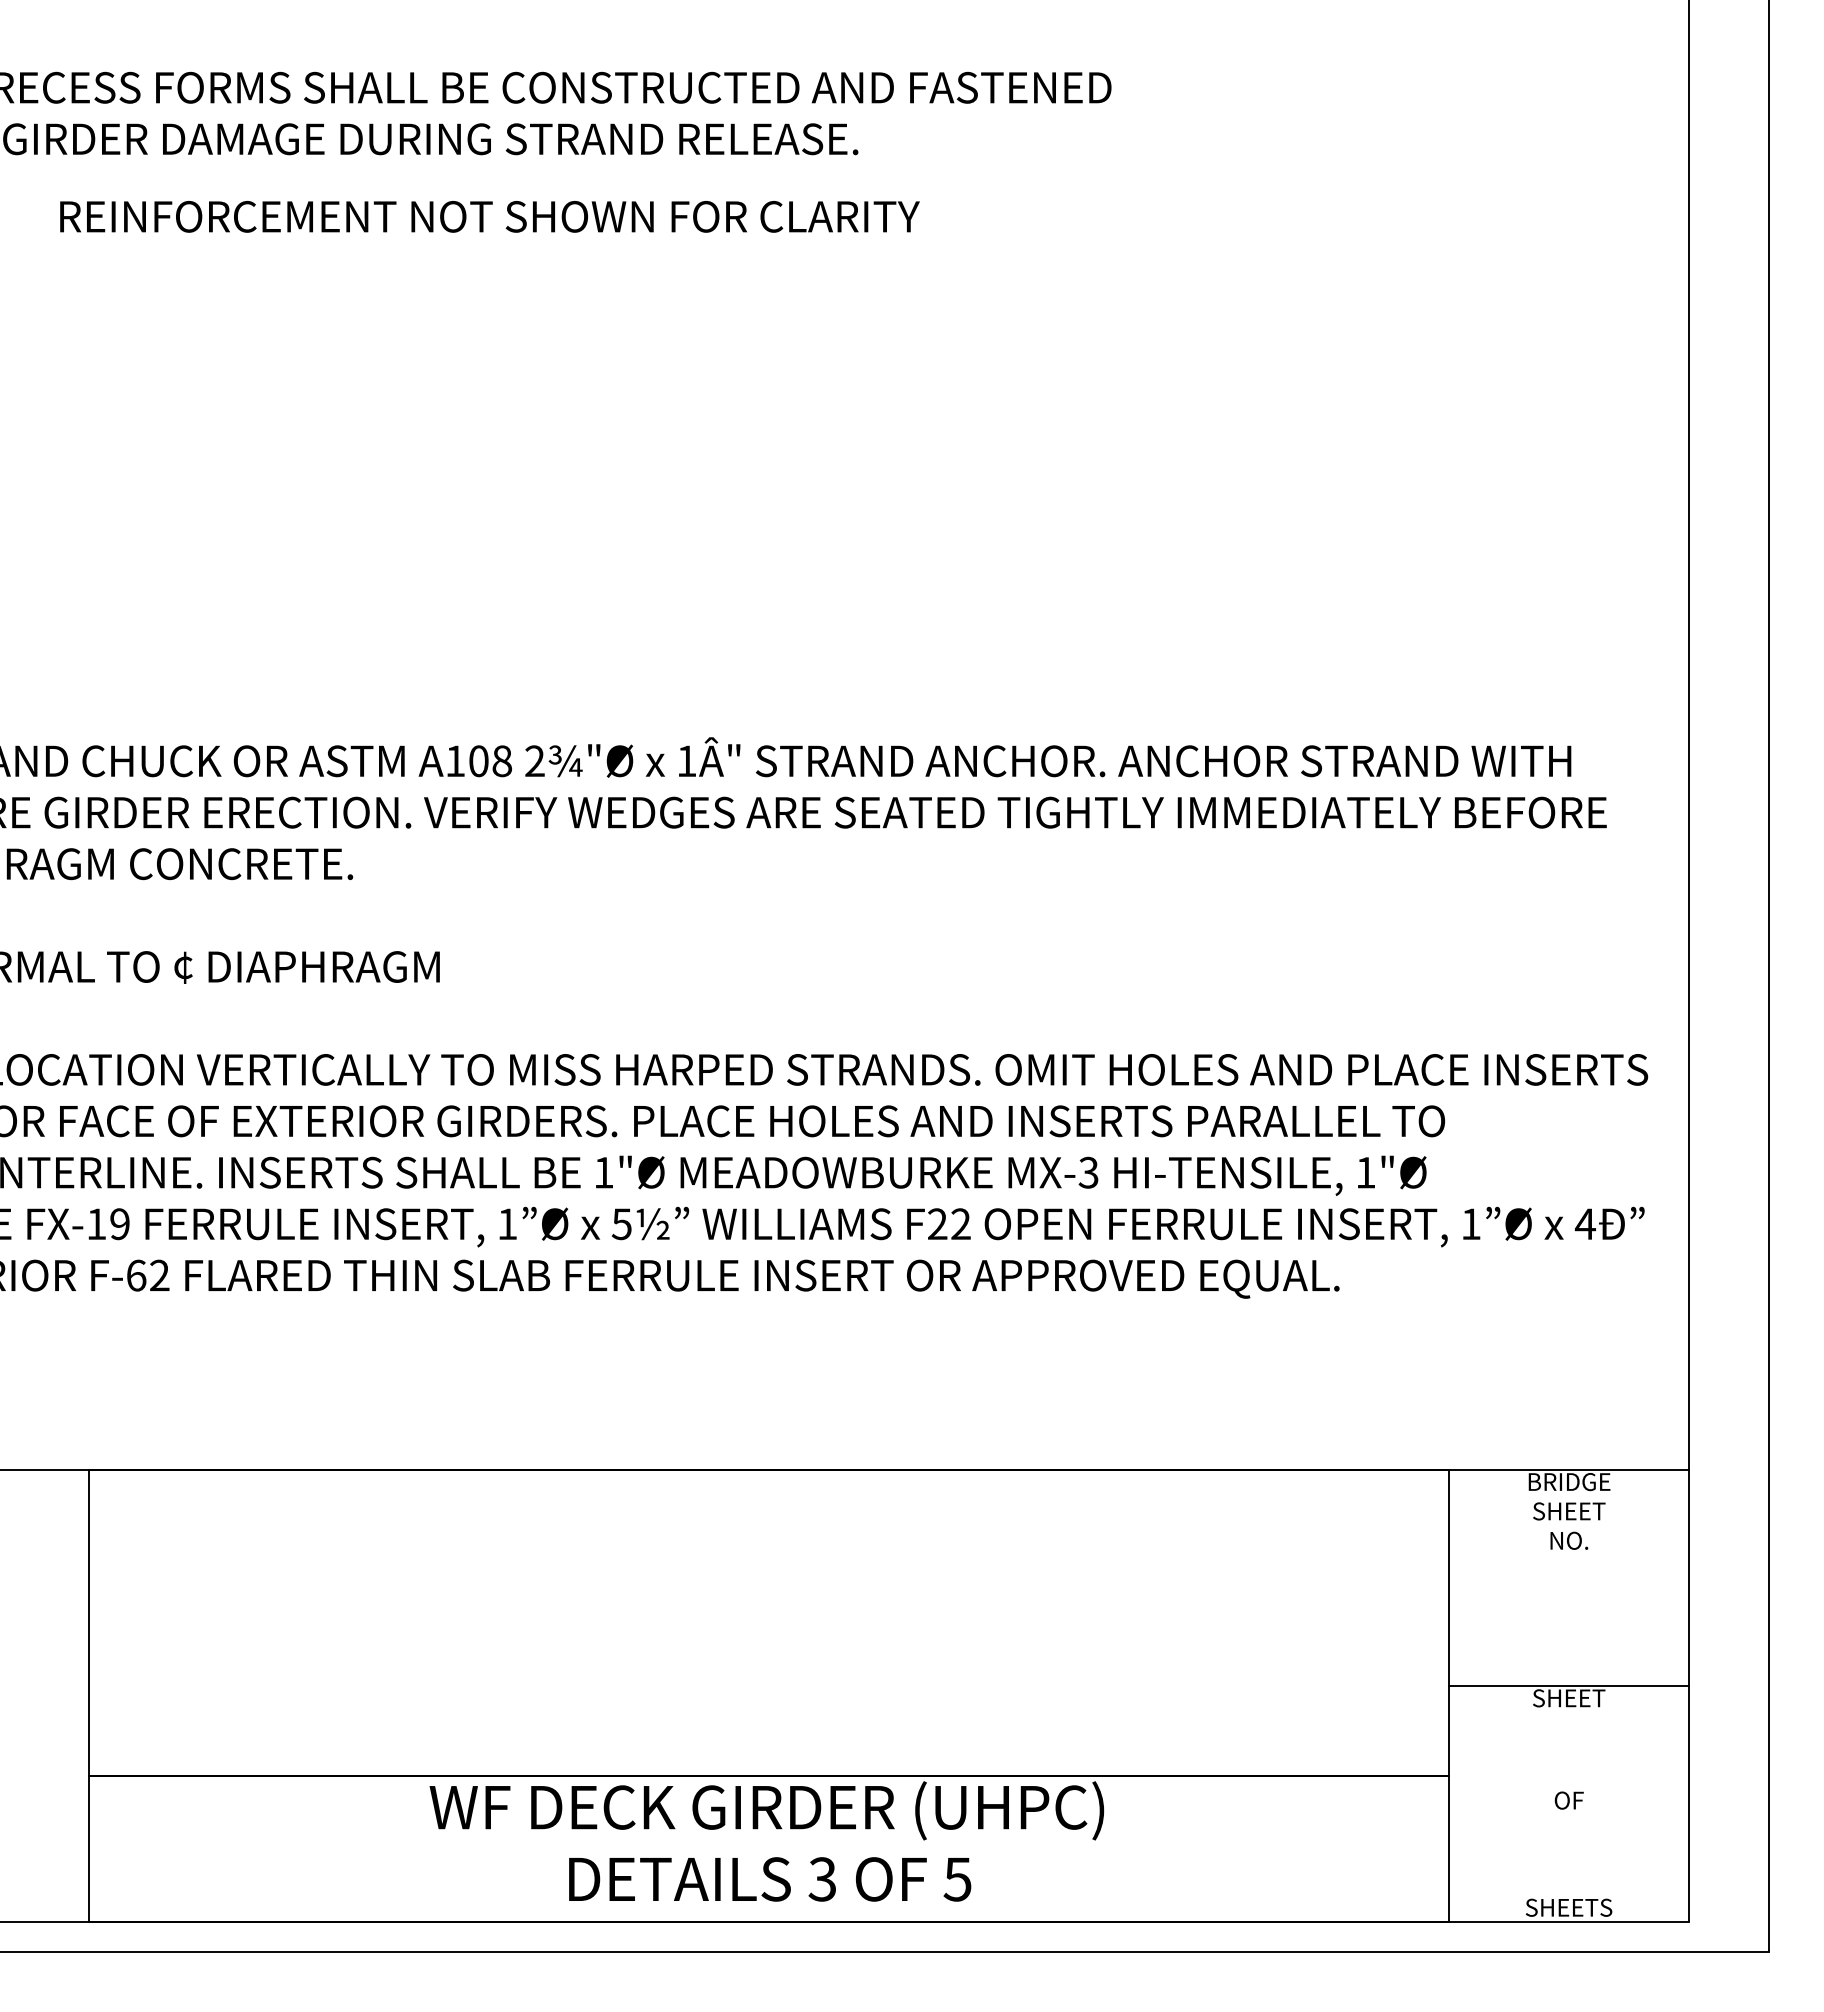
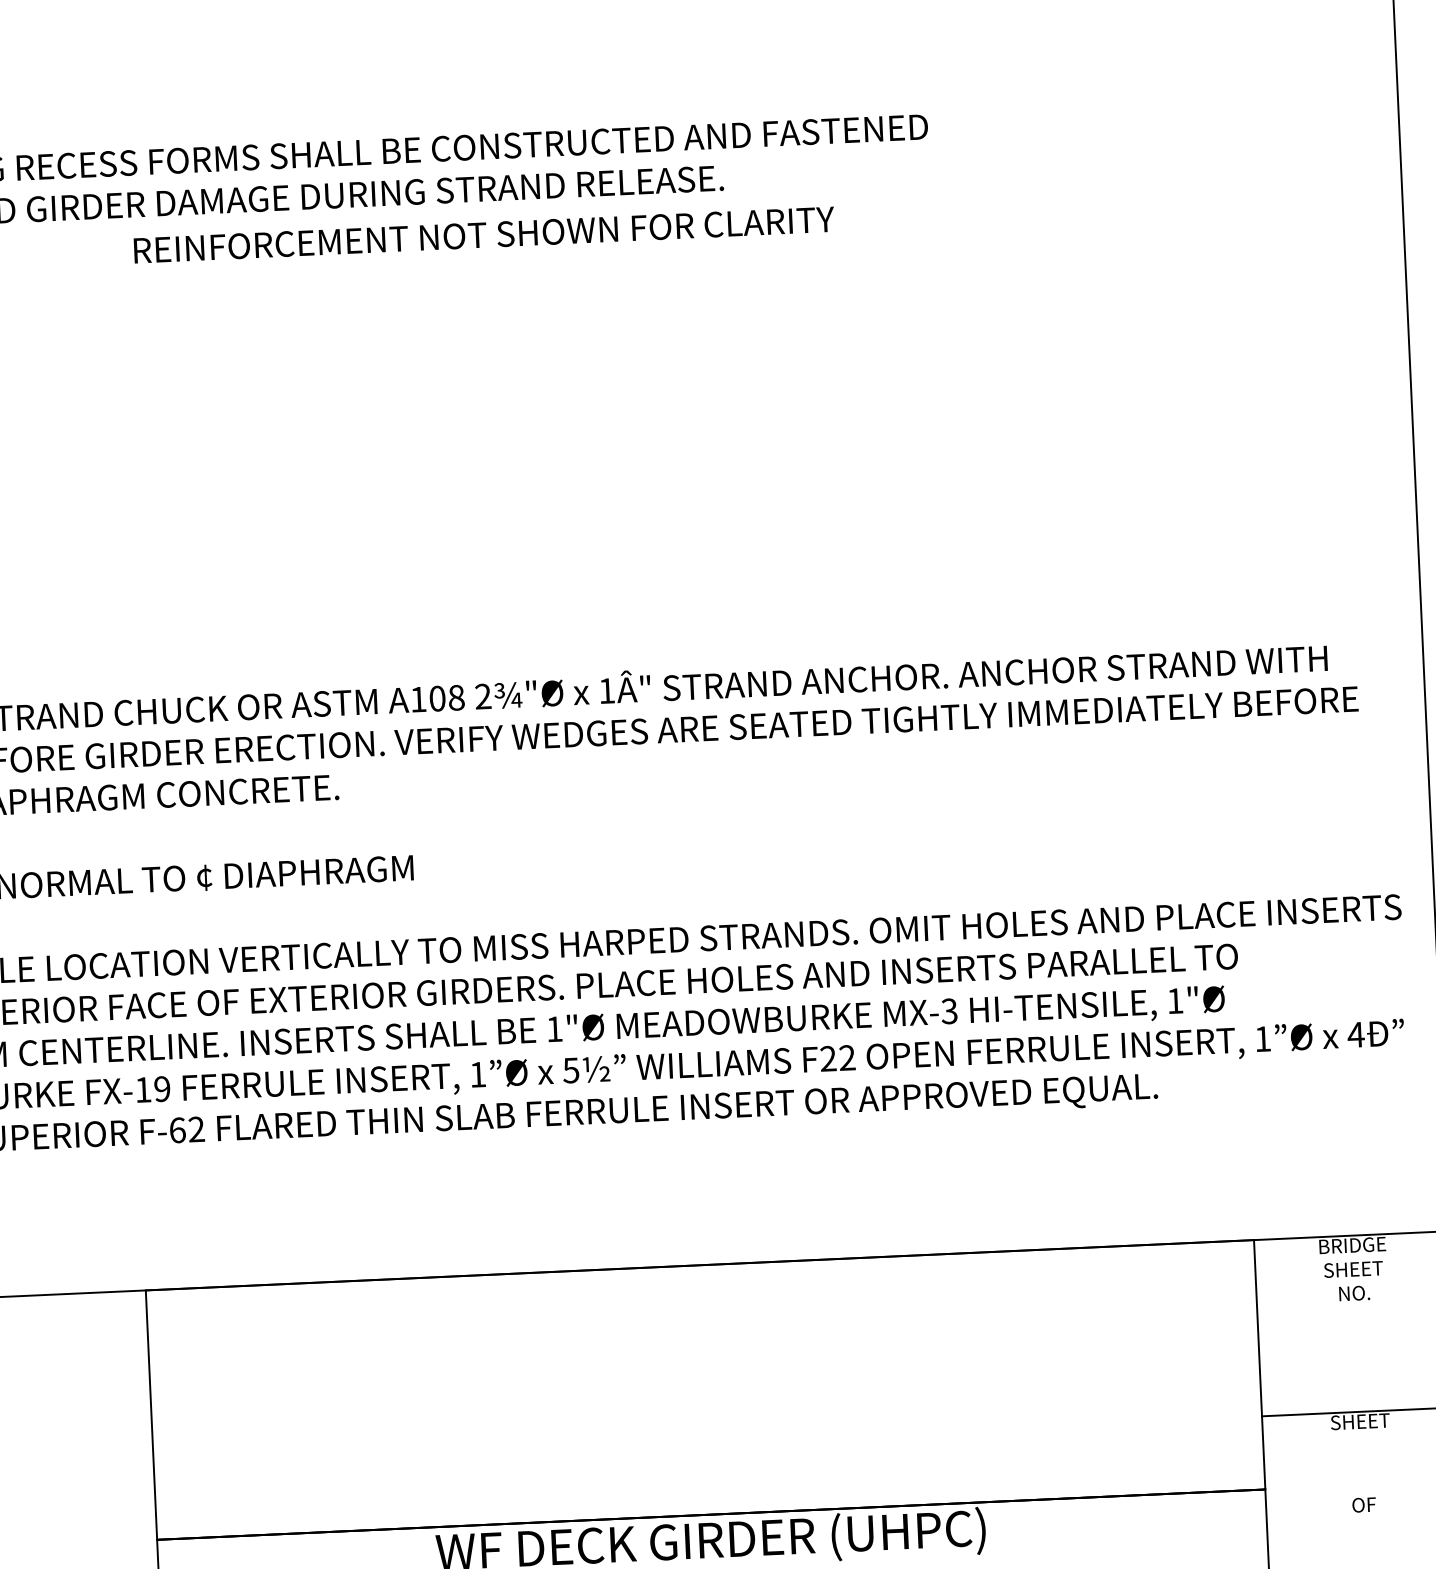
text: (489, 216) -> (483, 234), moved

